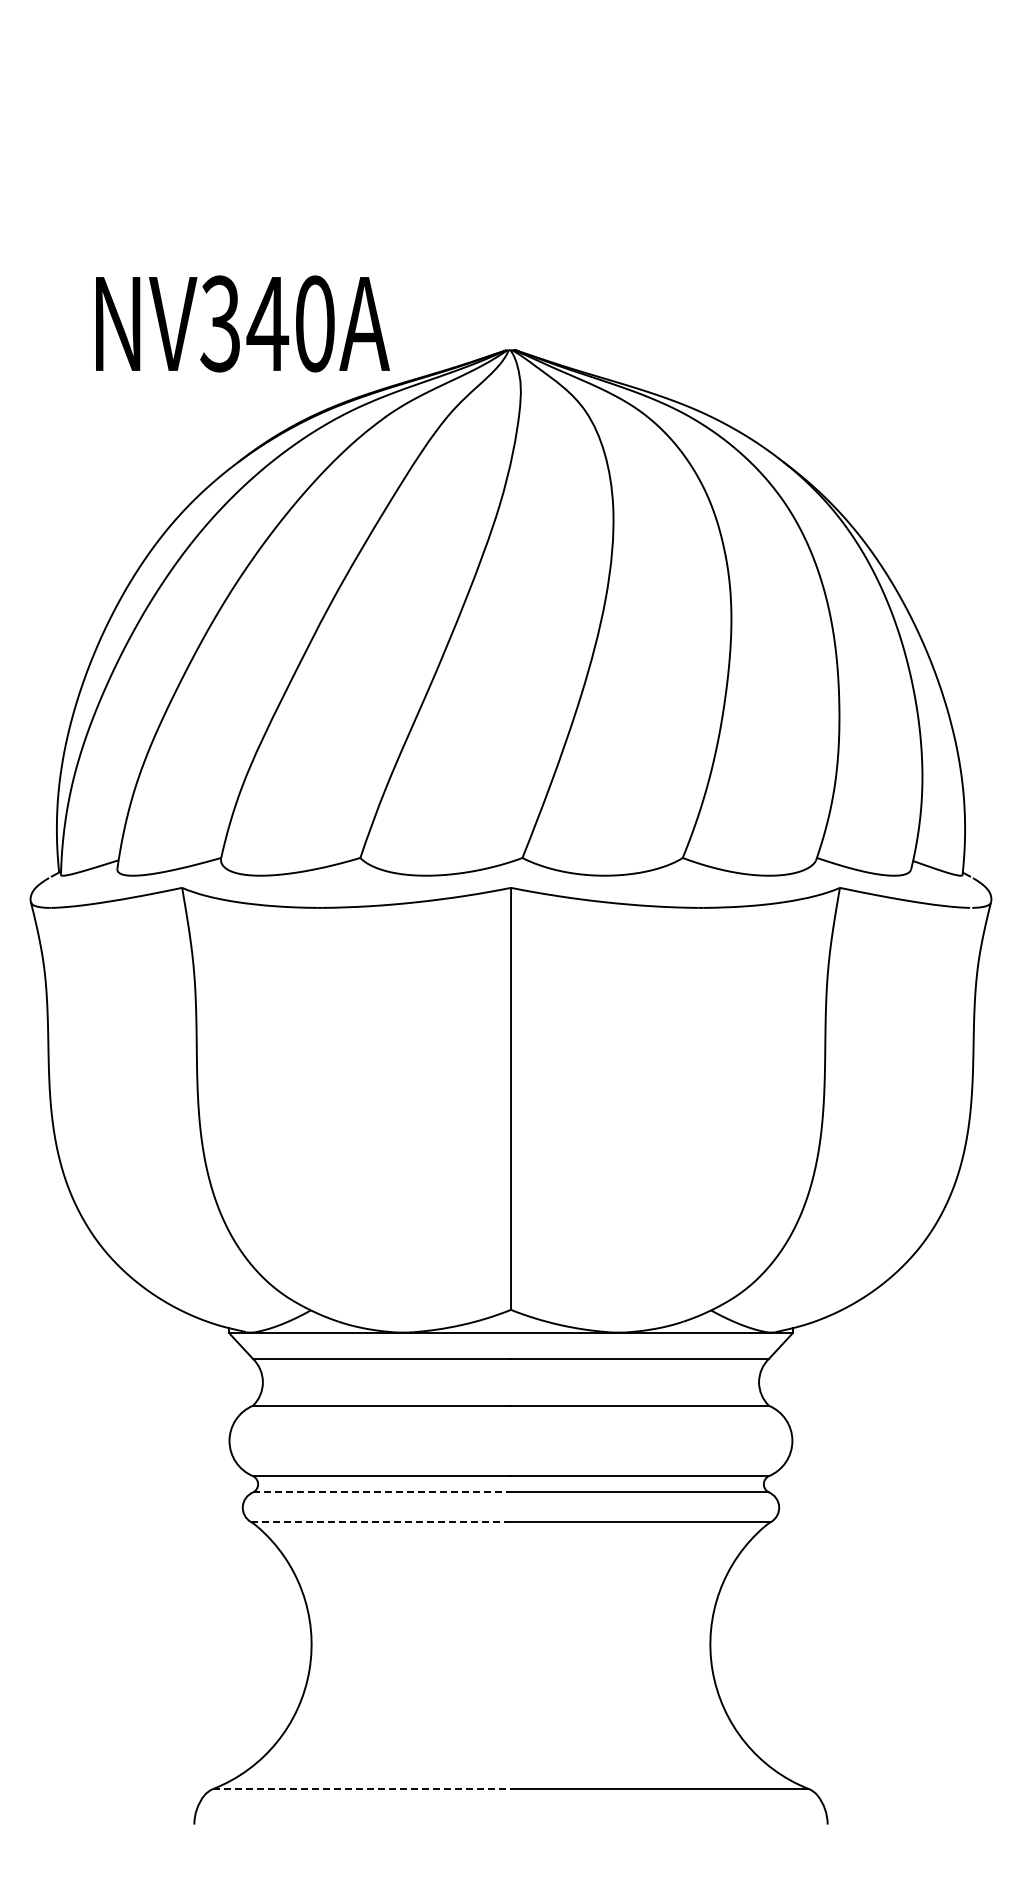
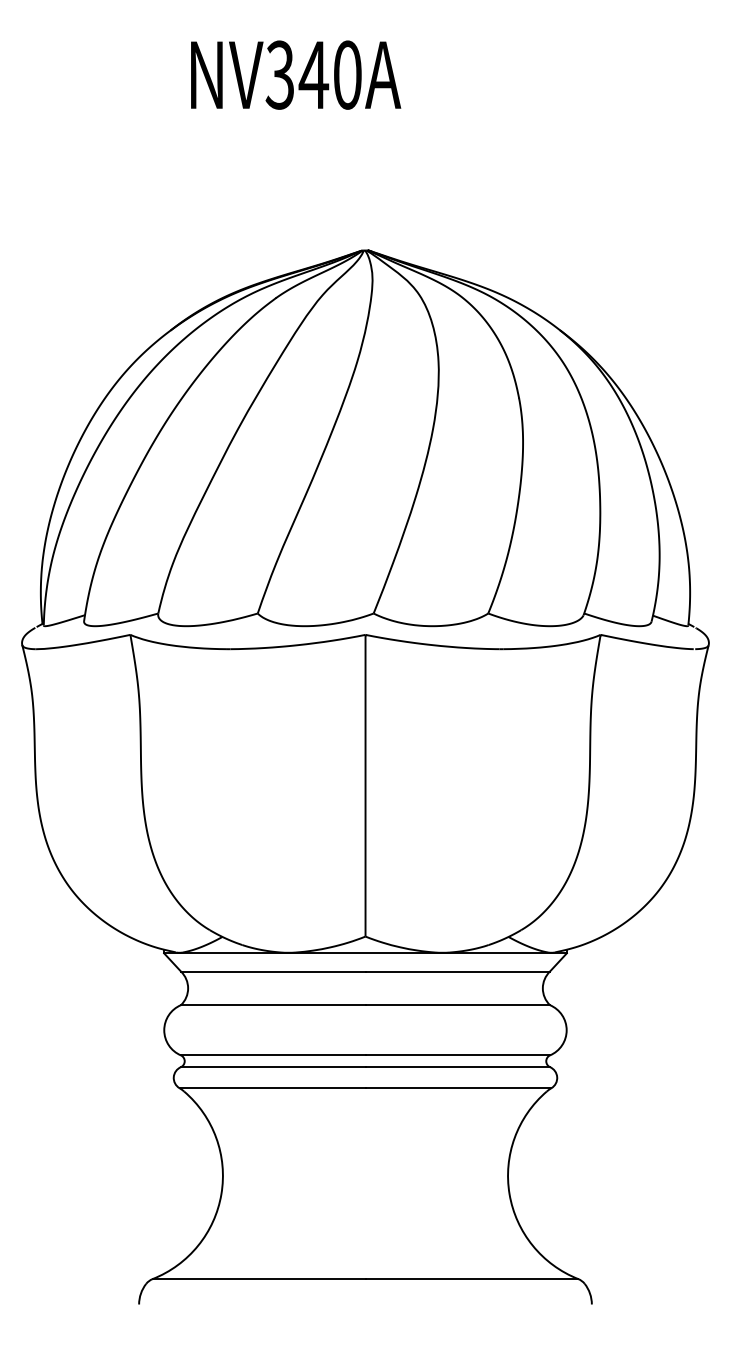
text: (242, 323) -> (295, 74), moved
line: (382, 1492) -> (273, 1067), dashed -> solid
line: (381, 1521) -> (272, 1087), dashed -> solid
line: (362, 1789) -> (259, 1279), dashed -> solid

